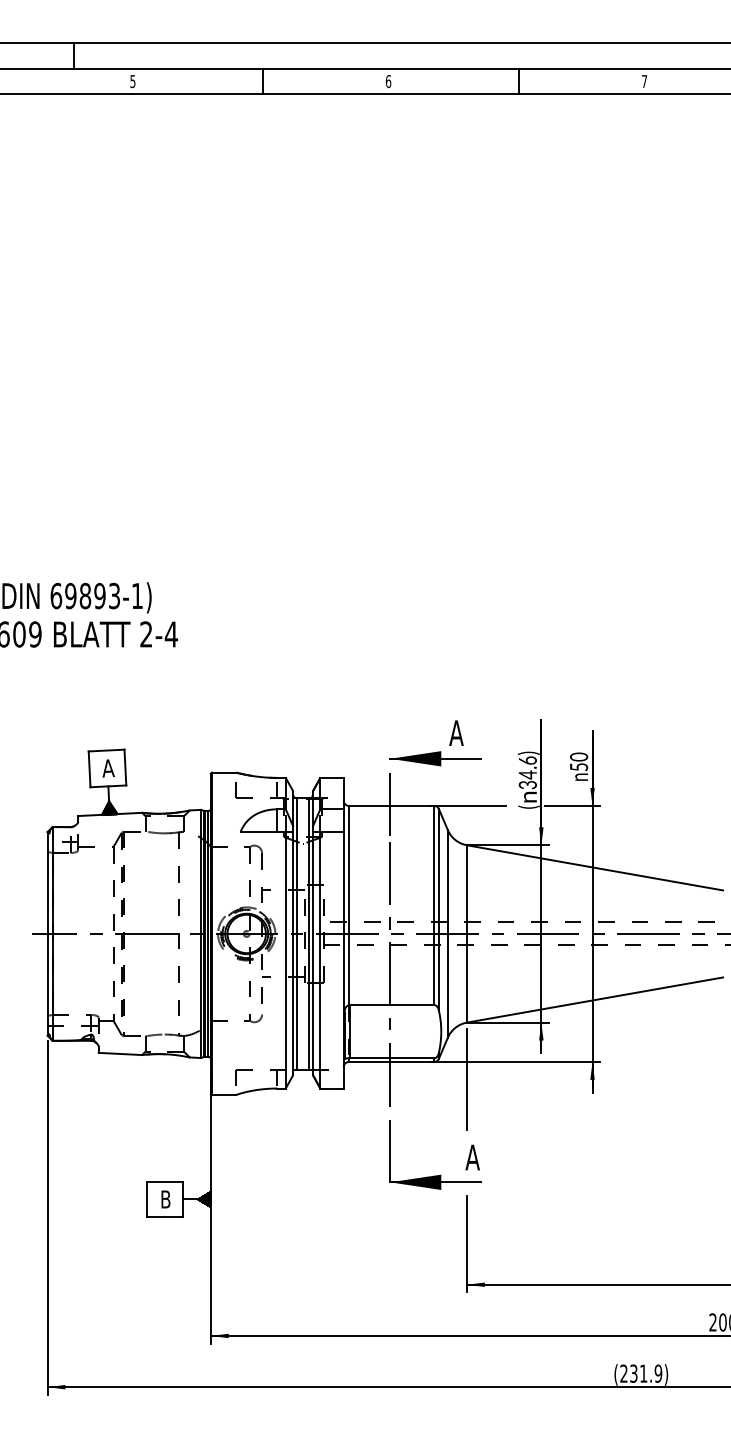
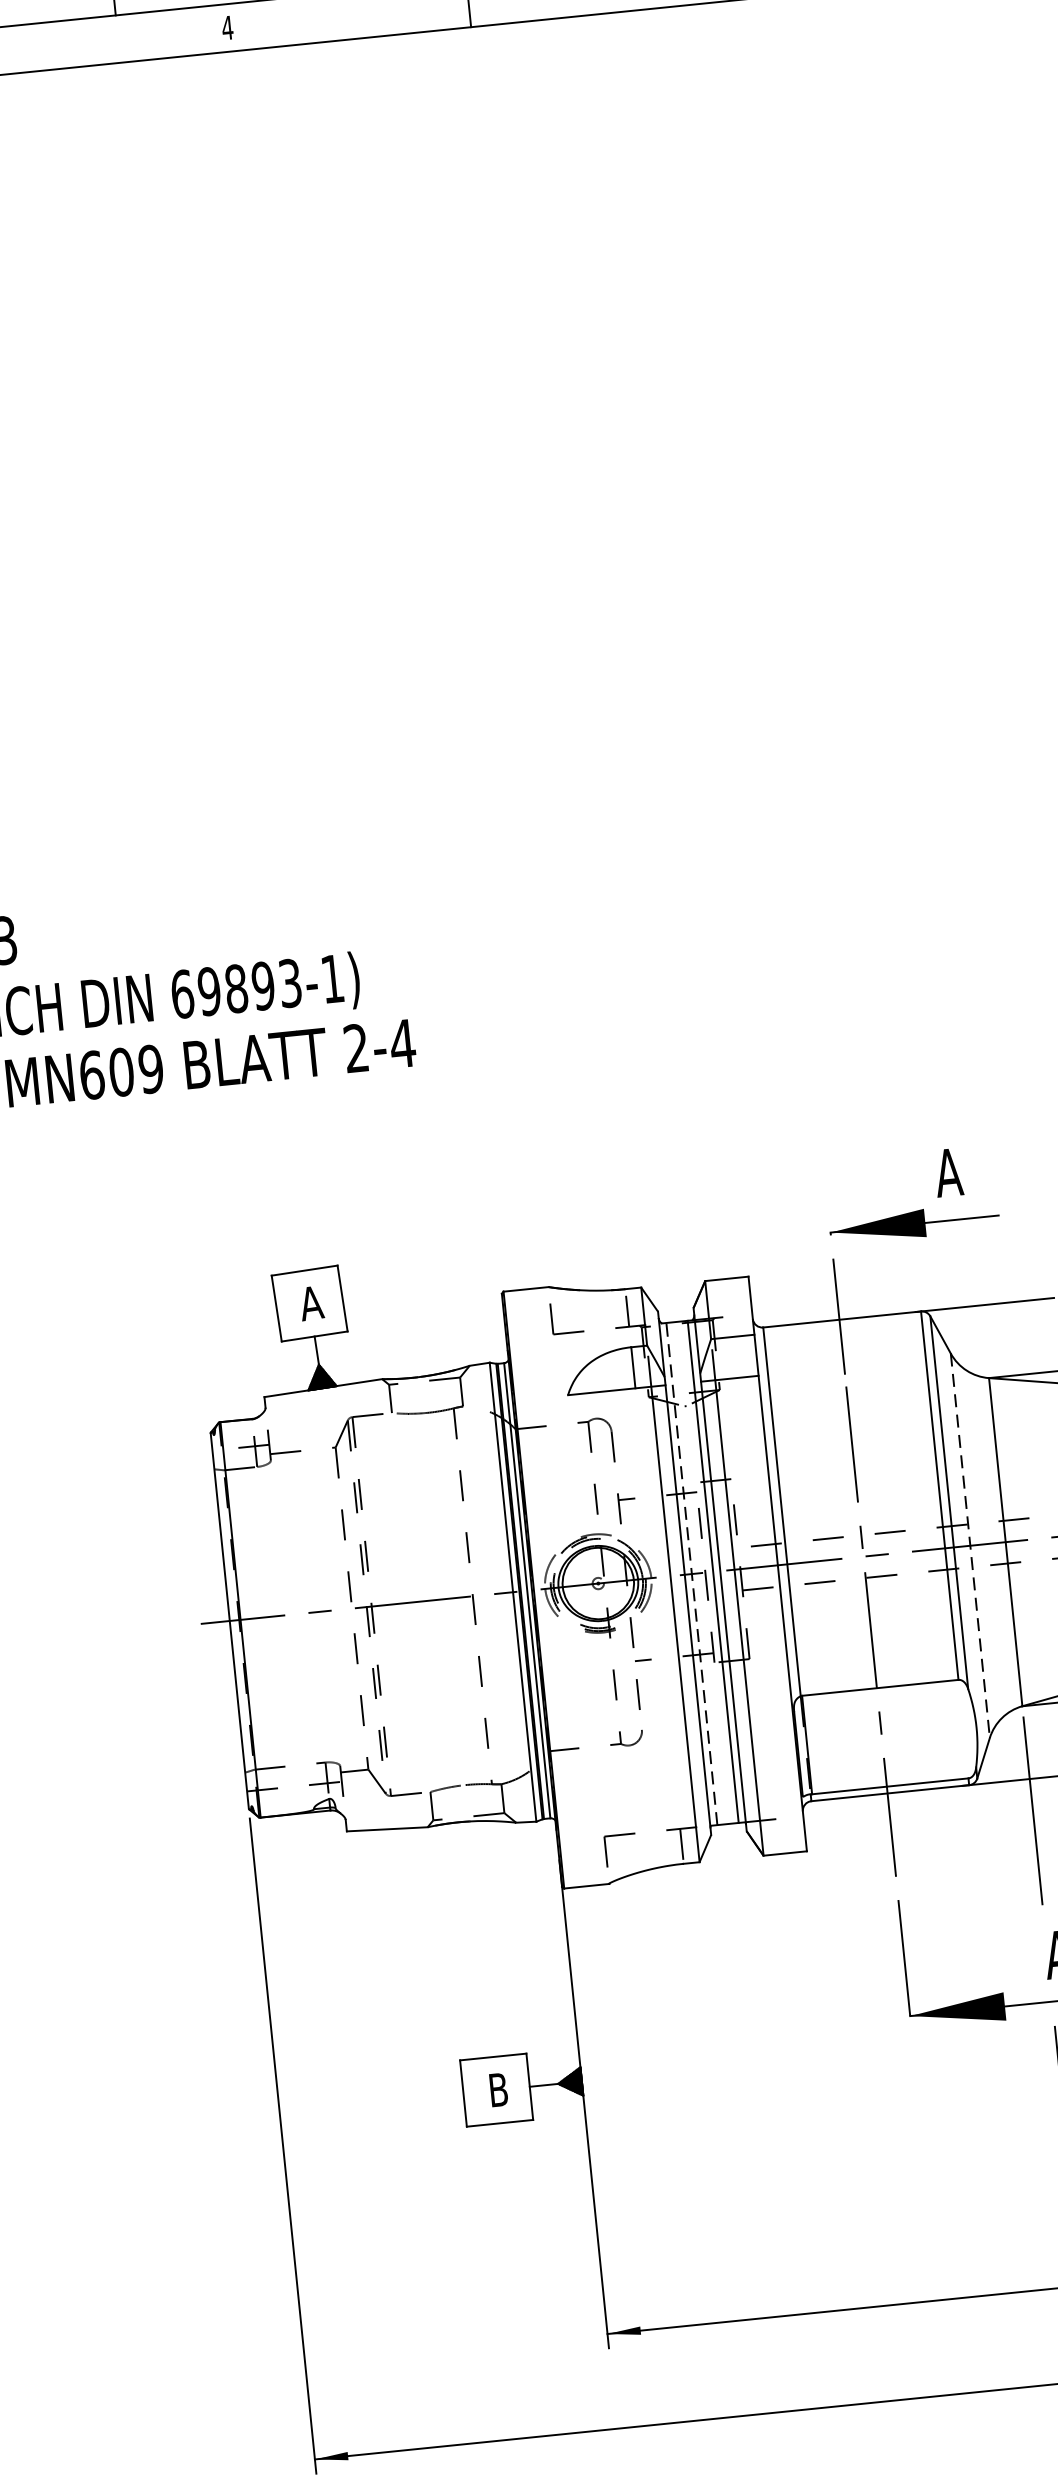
text: (132, 81) -> (226, 27), 5 -> 4
line: (297, 933) -> (692, 1573), solid -> dashed
line: (447, 933) -> (969, 1544), solid -> dashed

